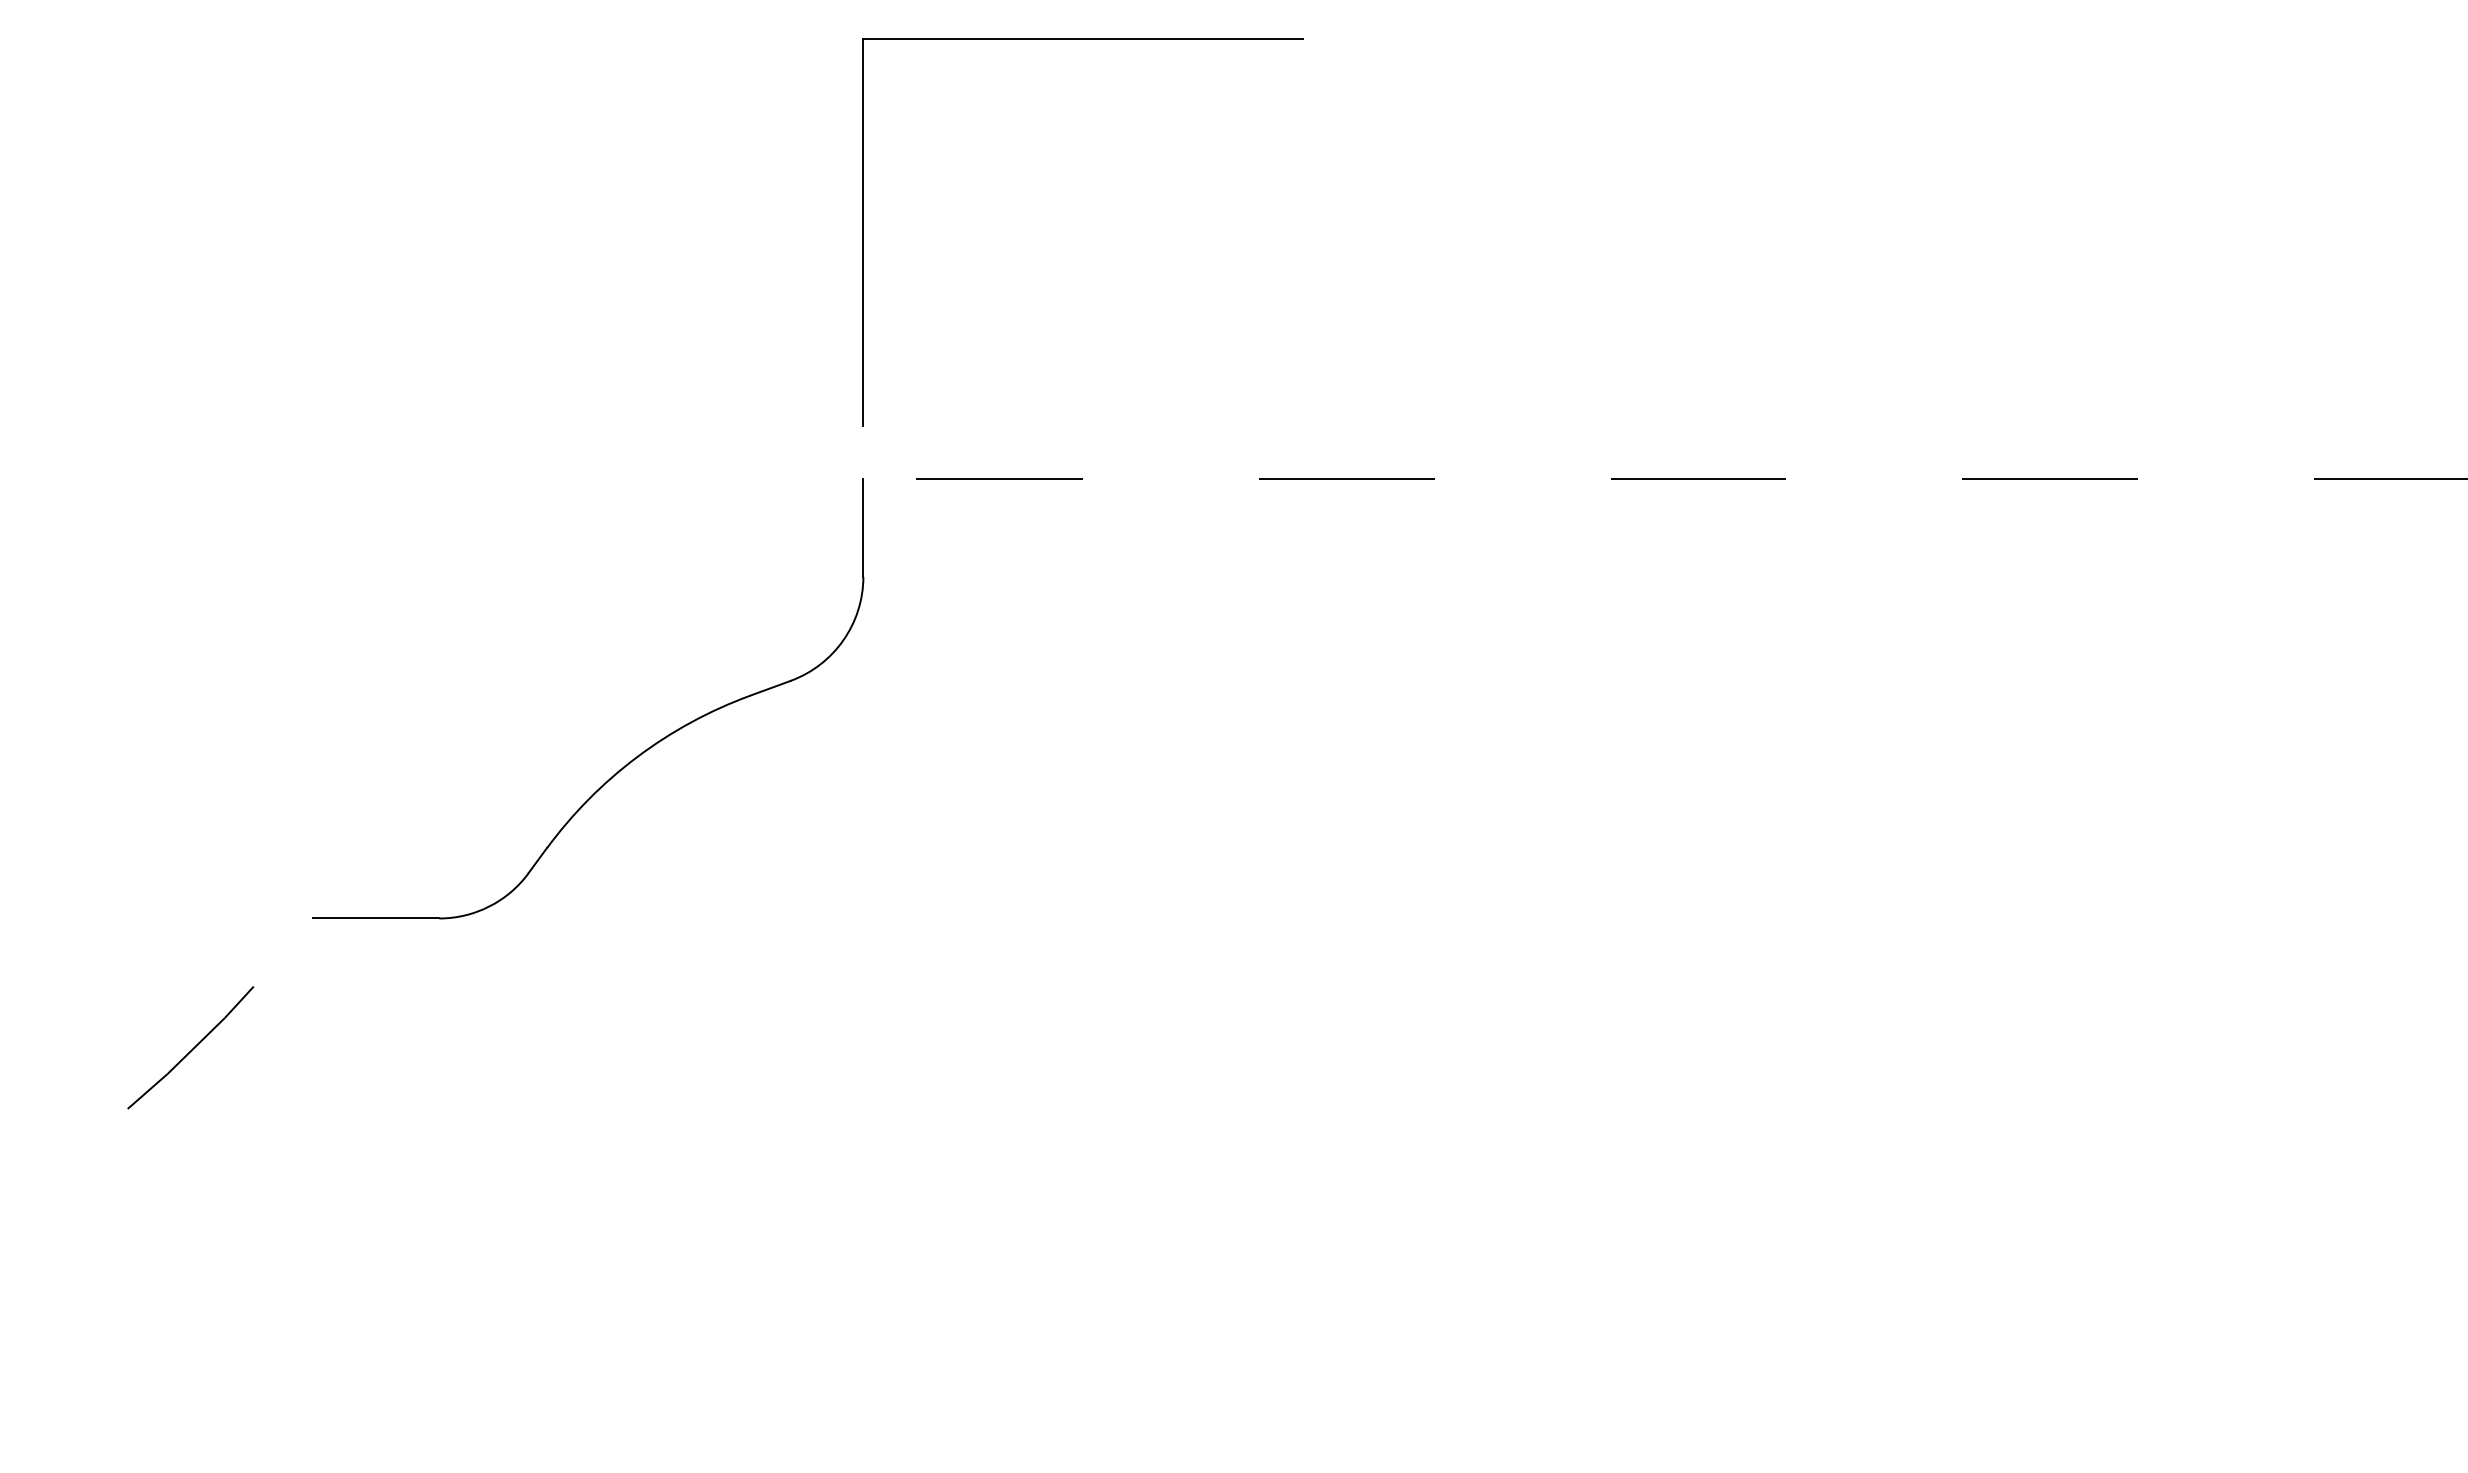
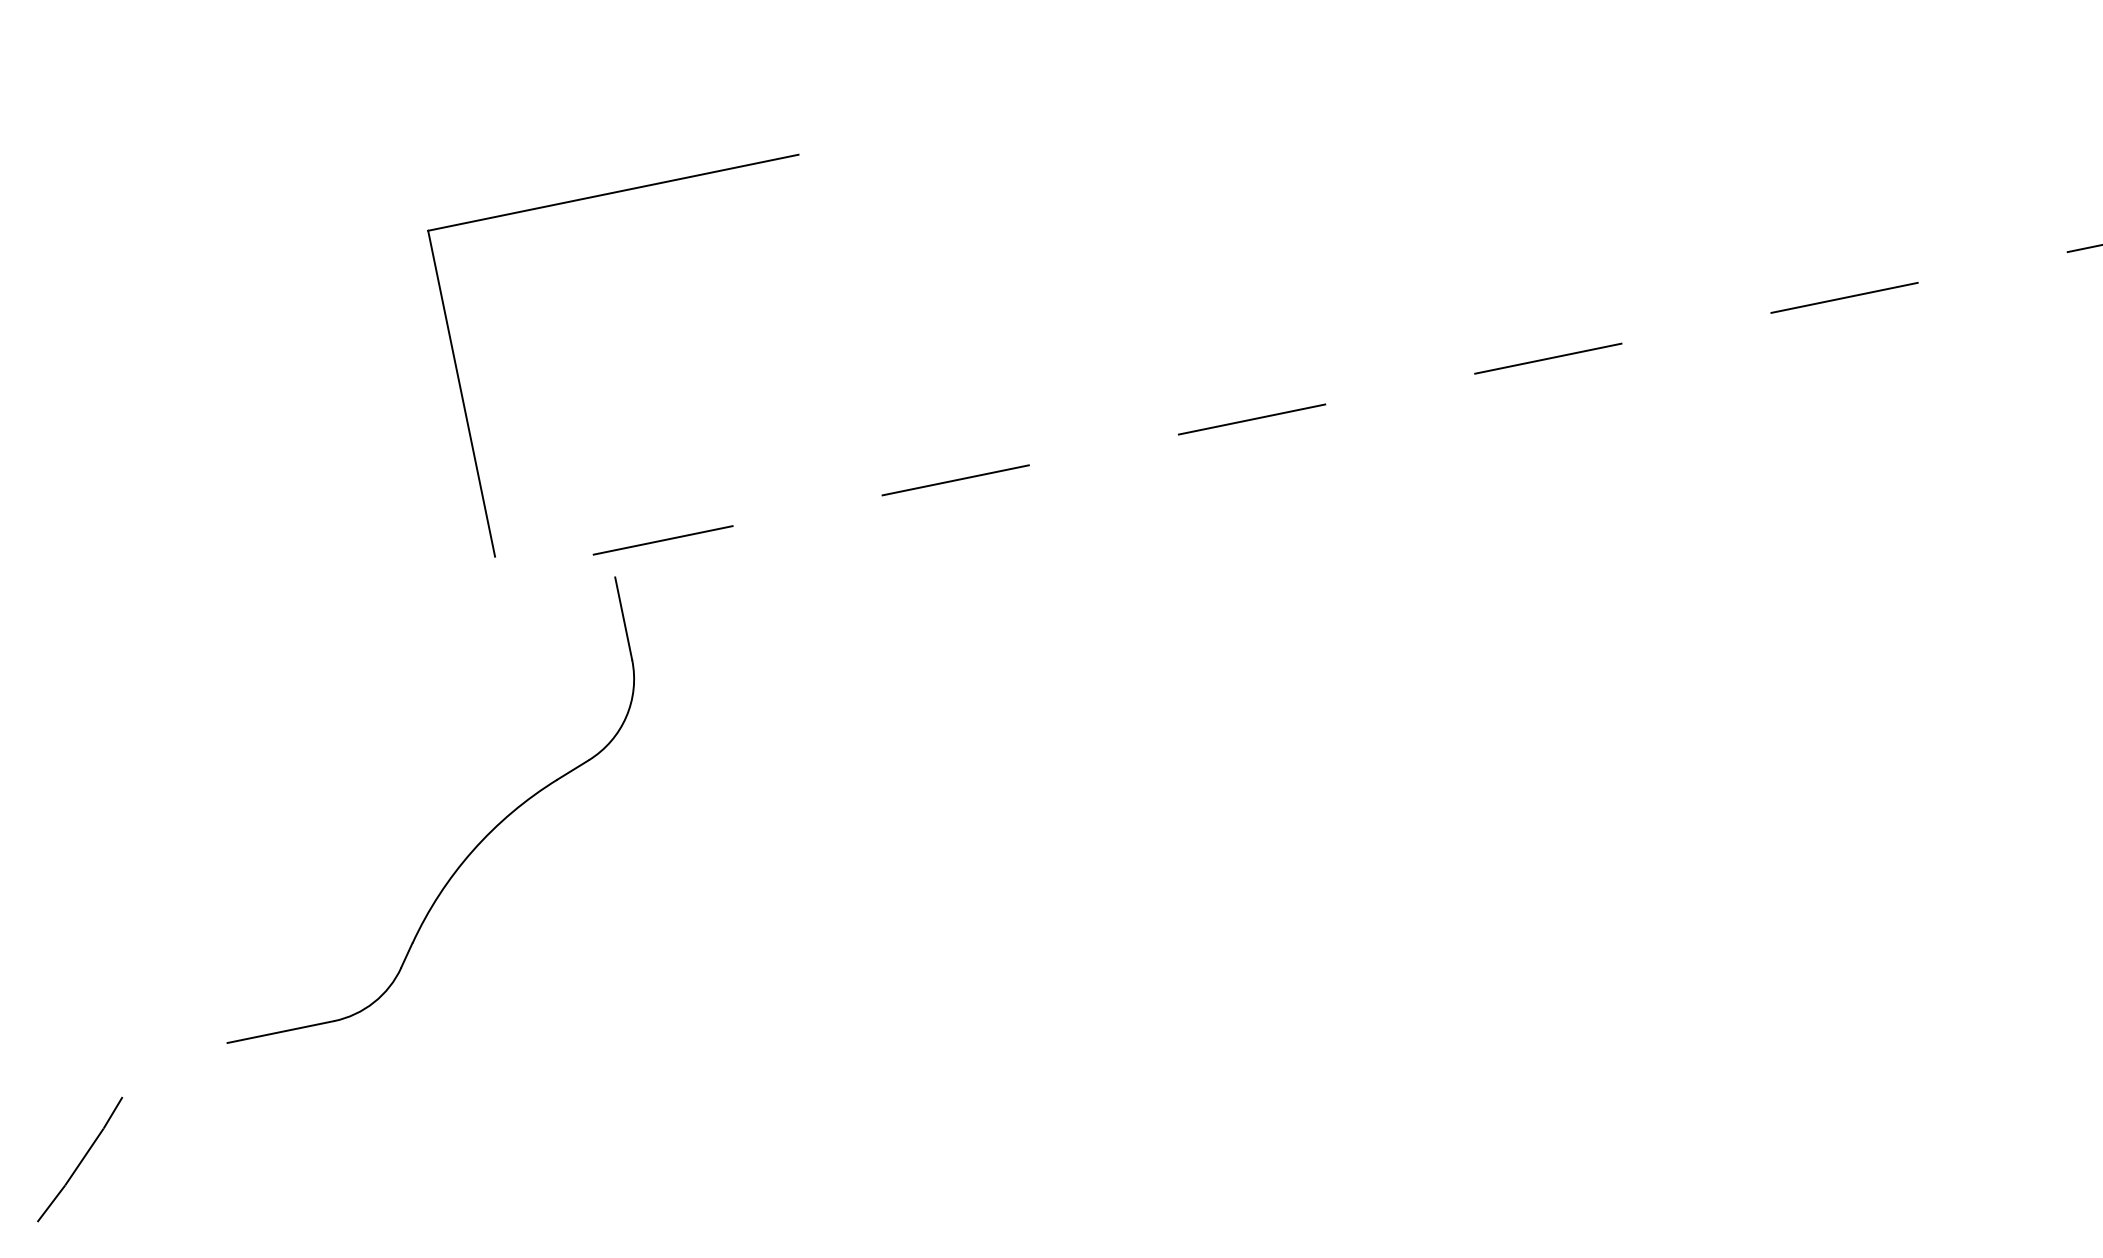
part: (1082, 39) -> (612, 193), moved
part: (633, 758) -> (469, 852), moved

